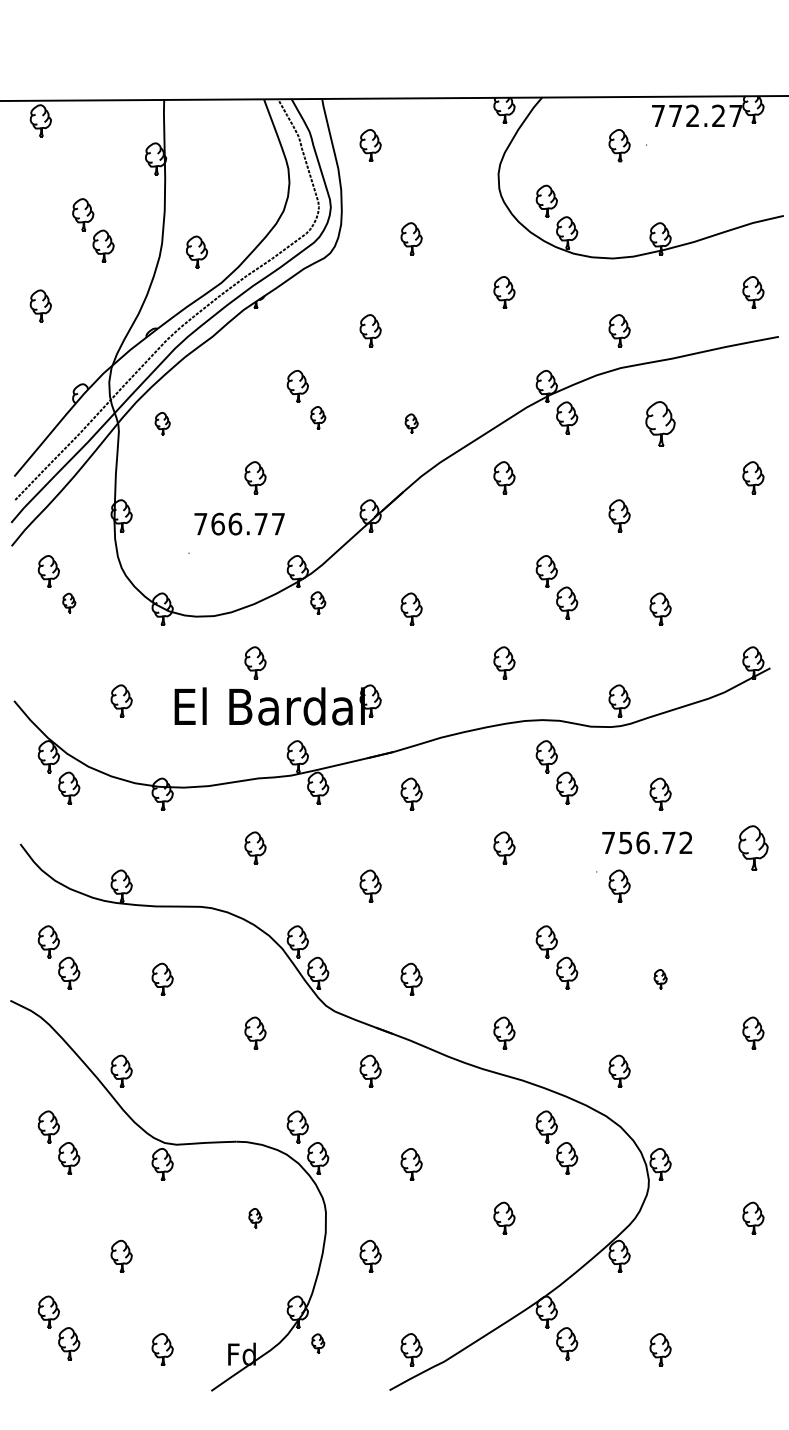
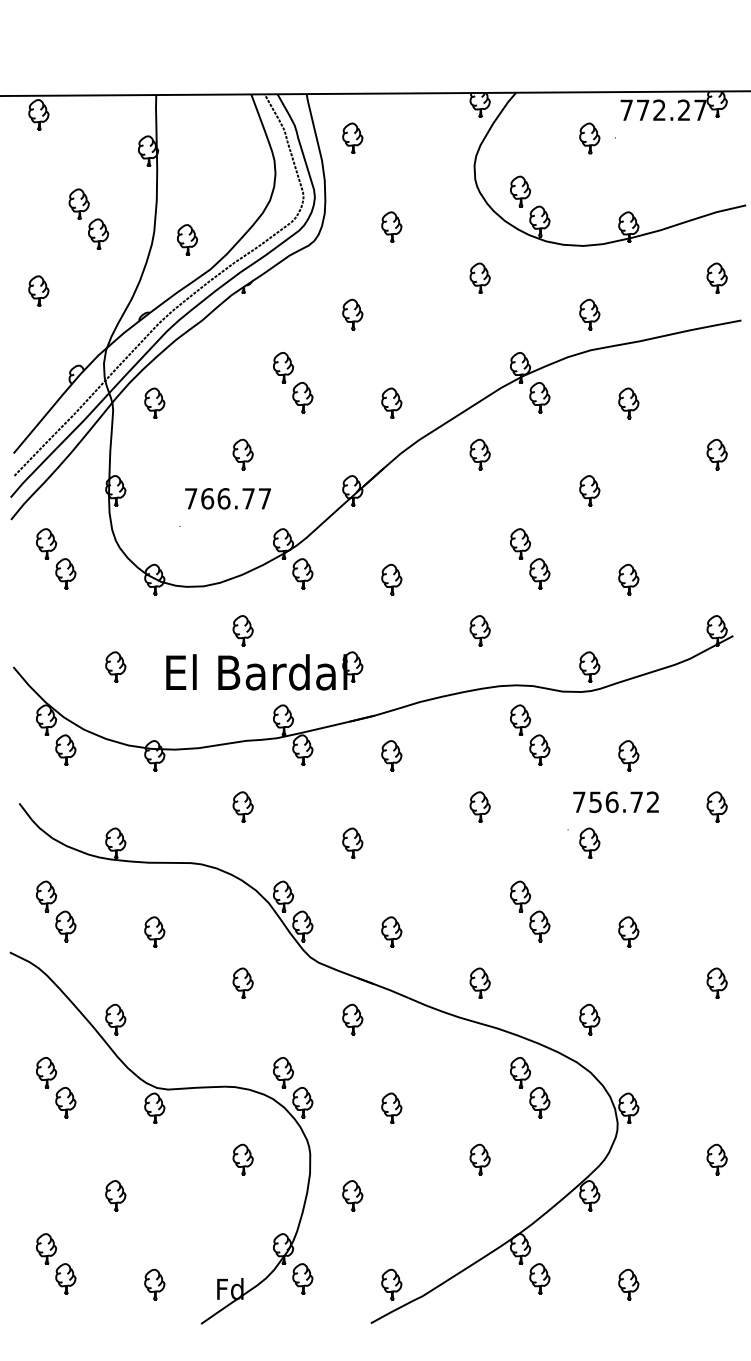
part: (317, 417) -> (302, 397), size x1.43
part: (162, 422) -> (154, 402), size x1.43
part: (411, 422) -> (391, 402), size x1.67
part: (660, 424) -> (628, 403), size x0.71
part: (68, 602) -> (65, 573), size x1.67
part: (317, 602) -> (302, 573), size x1.43
part: (752, 847) -> (716, 806), size x0.71
part: (660, 978) -> (628, 931), size x1.67
part: (254, 1218) -> (242, 1159), size x1.67
part: (317, 1343) -> (302, 1278), size x1.67

